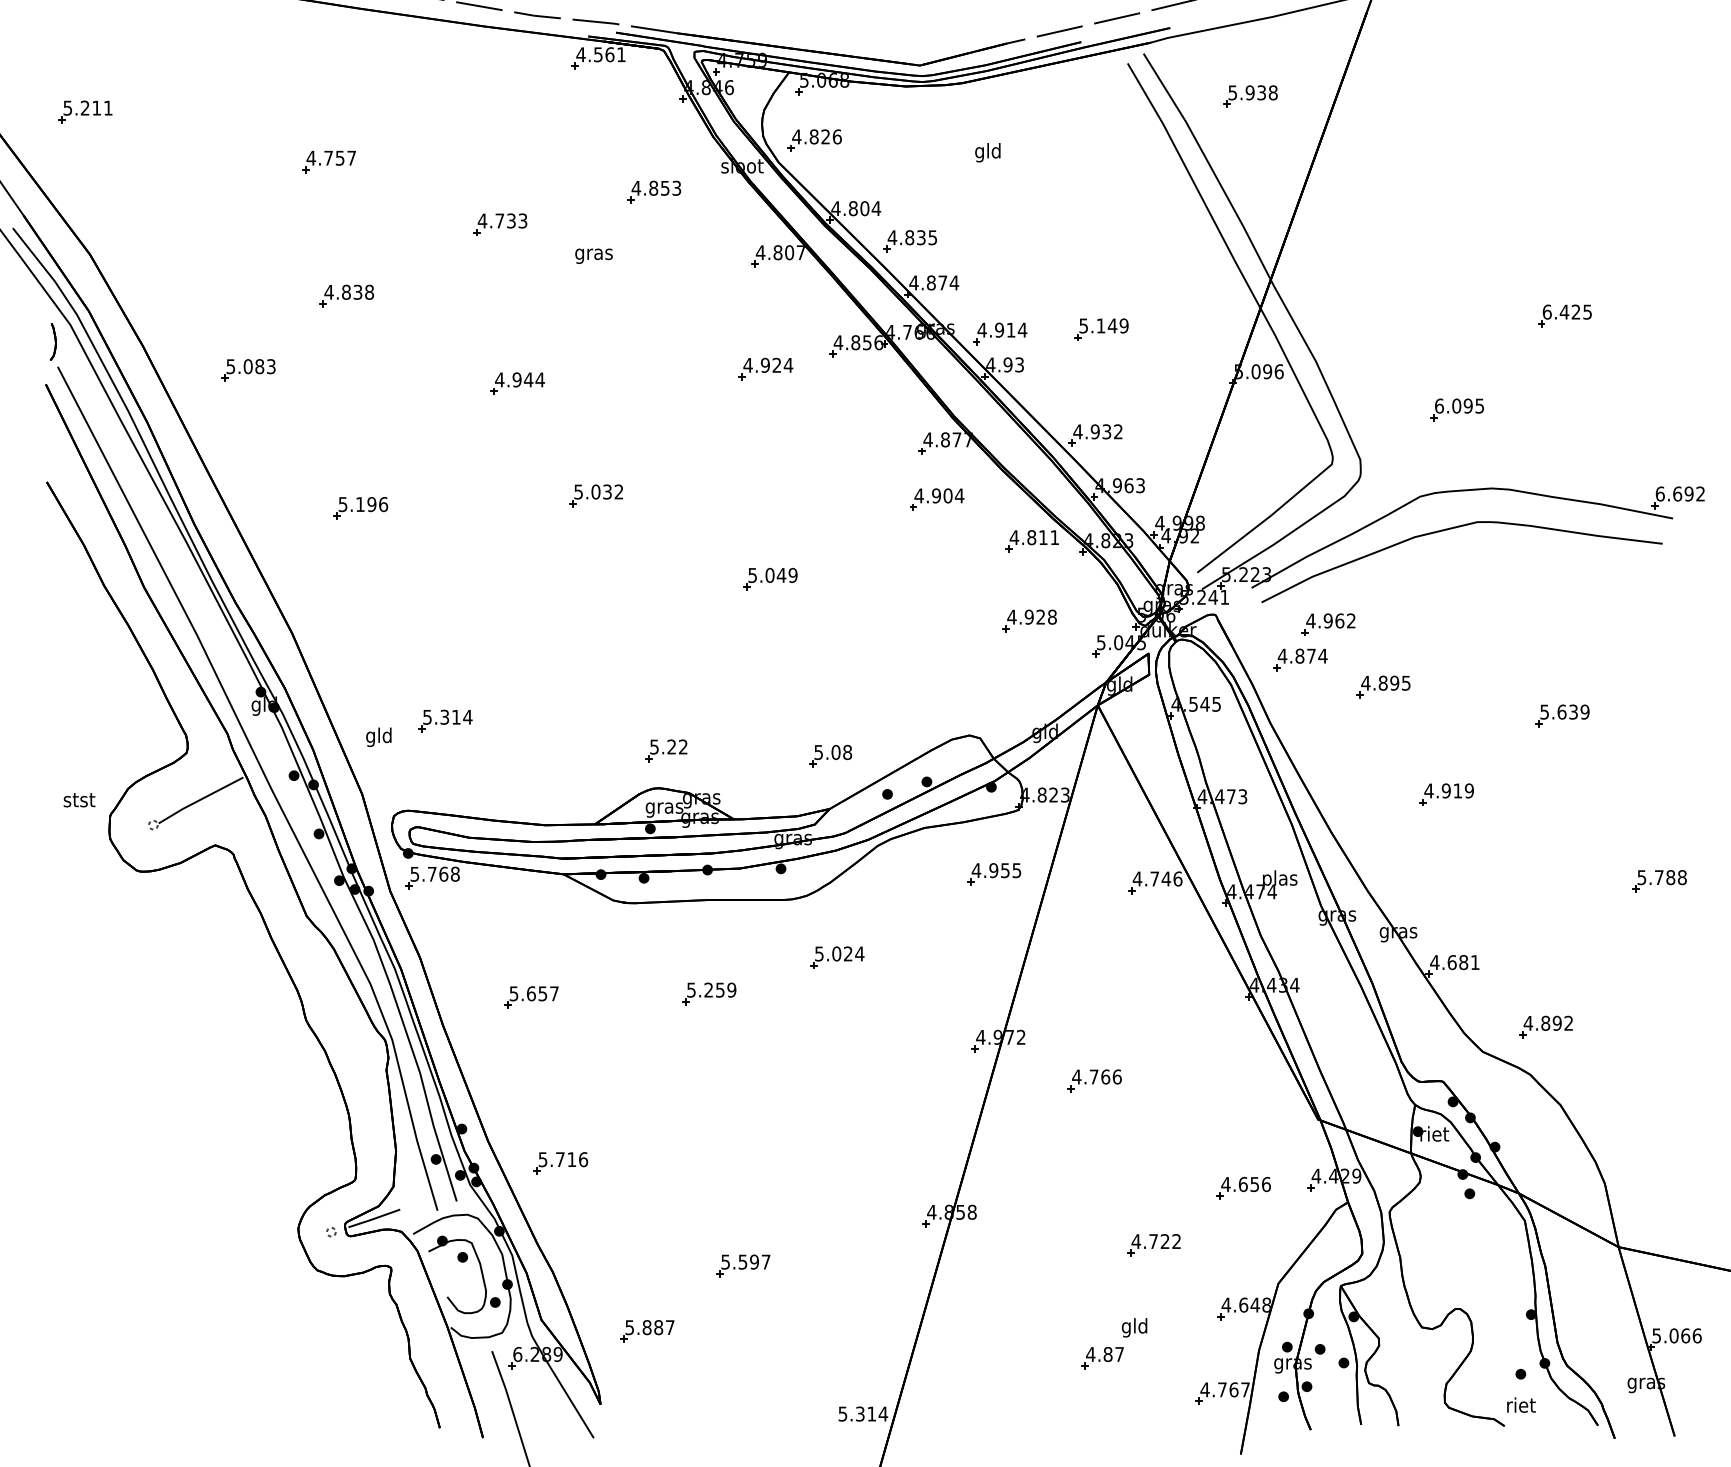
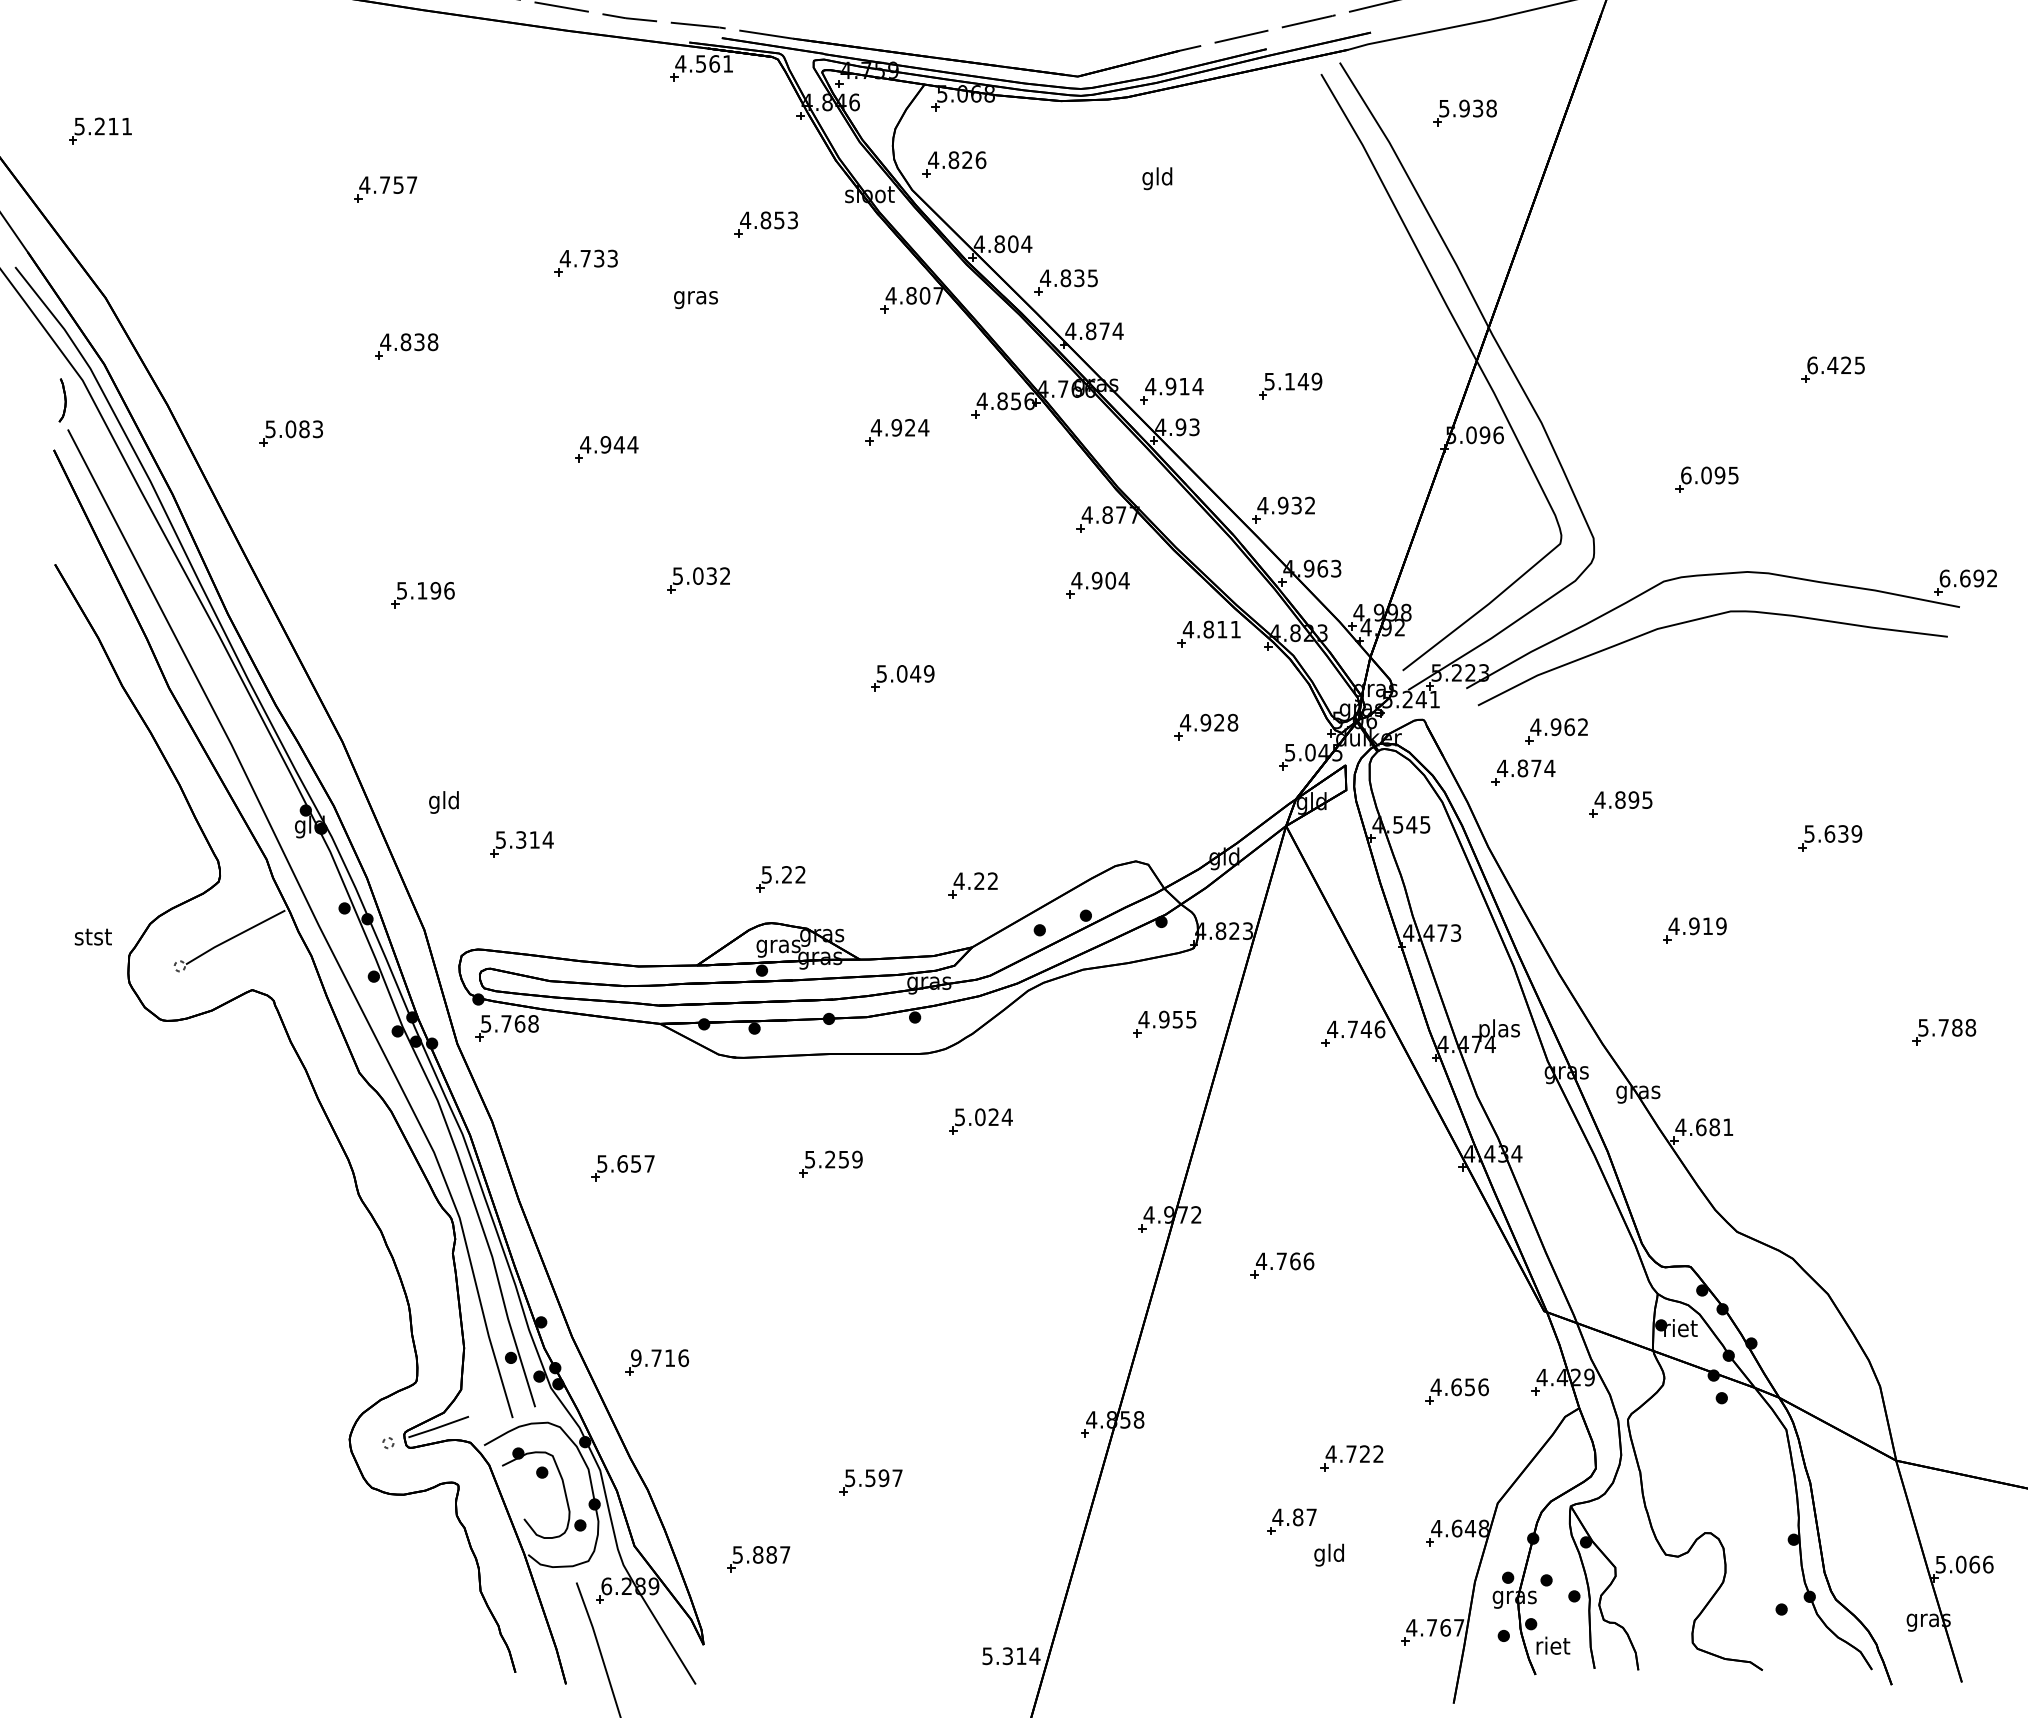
text: (378, 737) -> (443, 802), moved
text: (832, 752) -> (975, 881), 5.08 -> 4.22
part: (1545, 1026) -> (1810, 1202), removed
text: (543, 1159) -> (636, 1357), 5.716 -> 9.716
part: (1102, 1357) -> (1291, 1521), moved
text: (1521, 1404) -> (1553, 1645), moved

